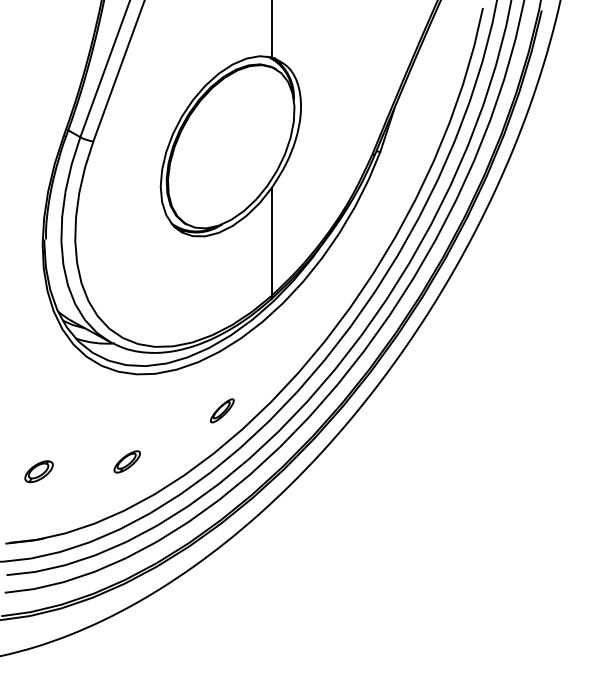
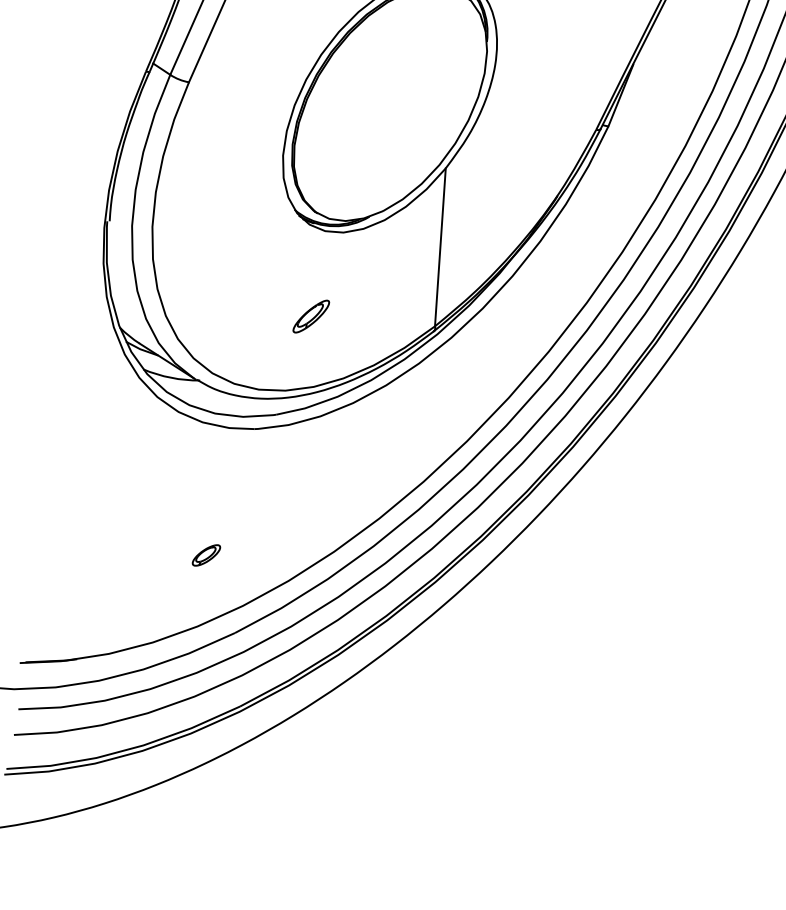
part: (222, 410) -> (311, 316), moved
part: (126, 461) -> (205, 554), size x0.7
part: (38, 471) -> (75, 560), removed

